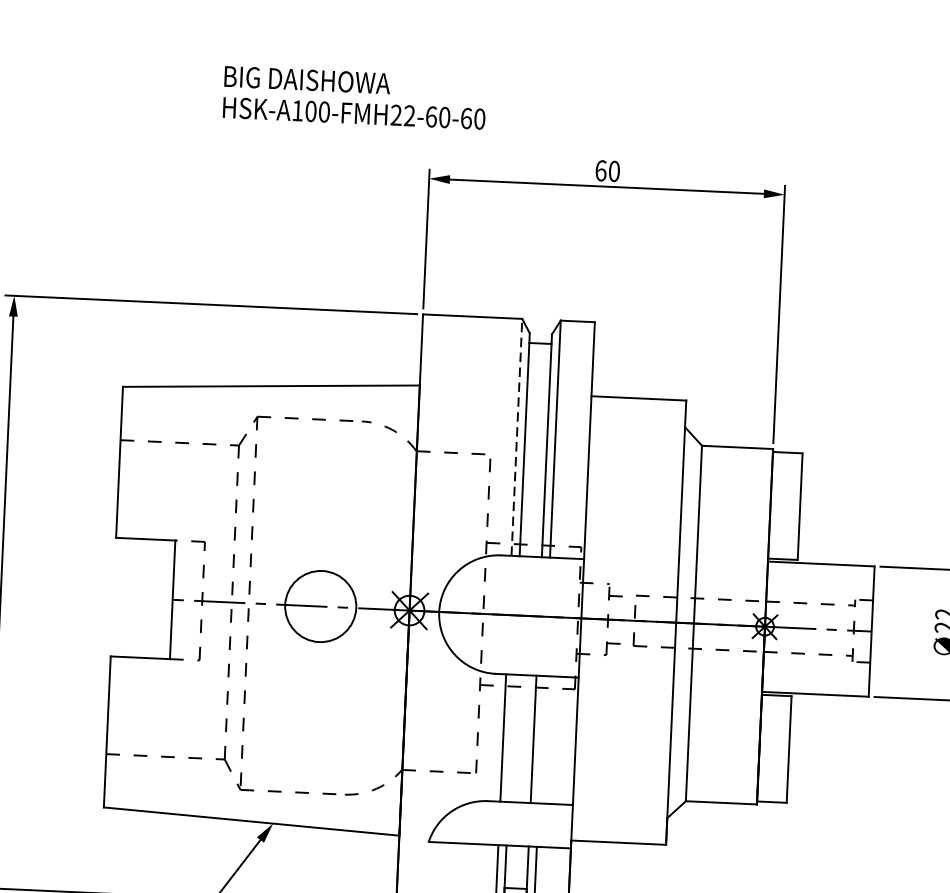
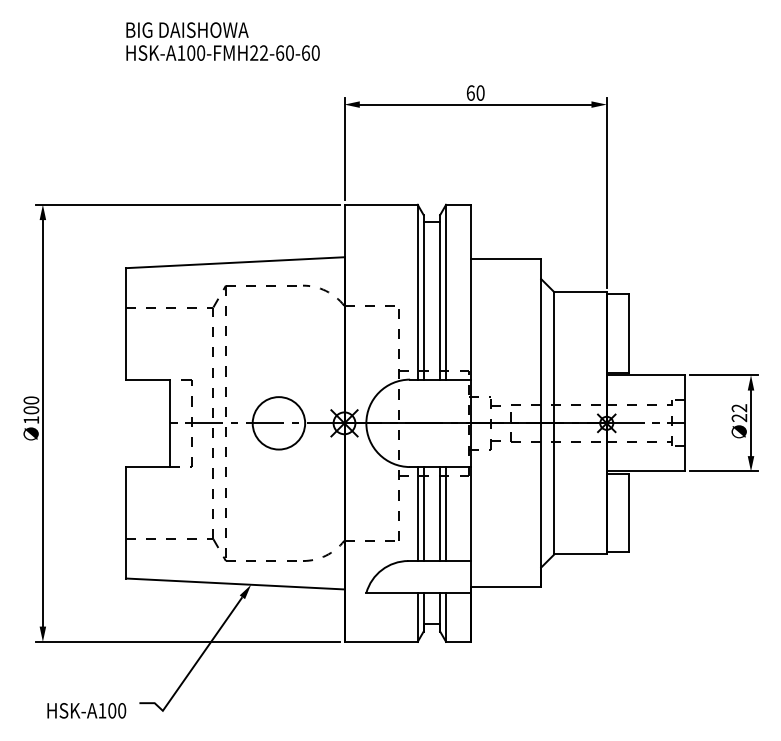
text: (354, 97) -> (222, 41), moved
line: (516, 436) -> (417, 291), dashed -> solid
line: (511, 738) -> (423, 514), added
line: (542, 740) -> (446, 514), added

